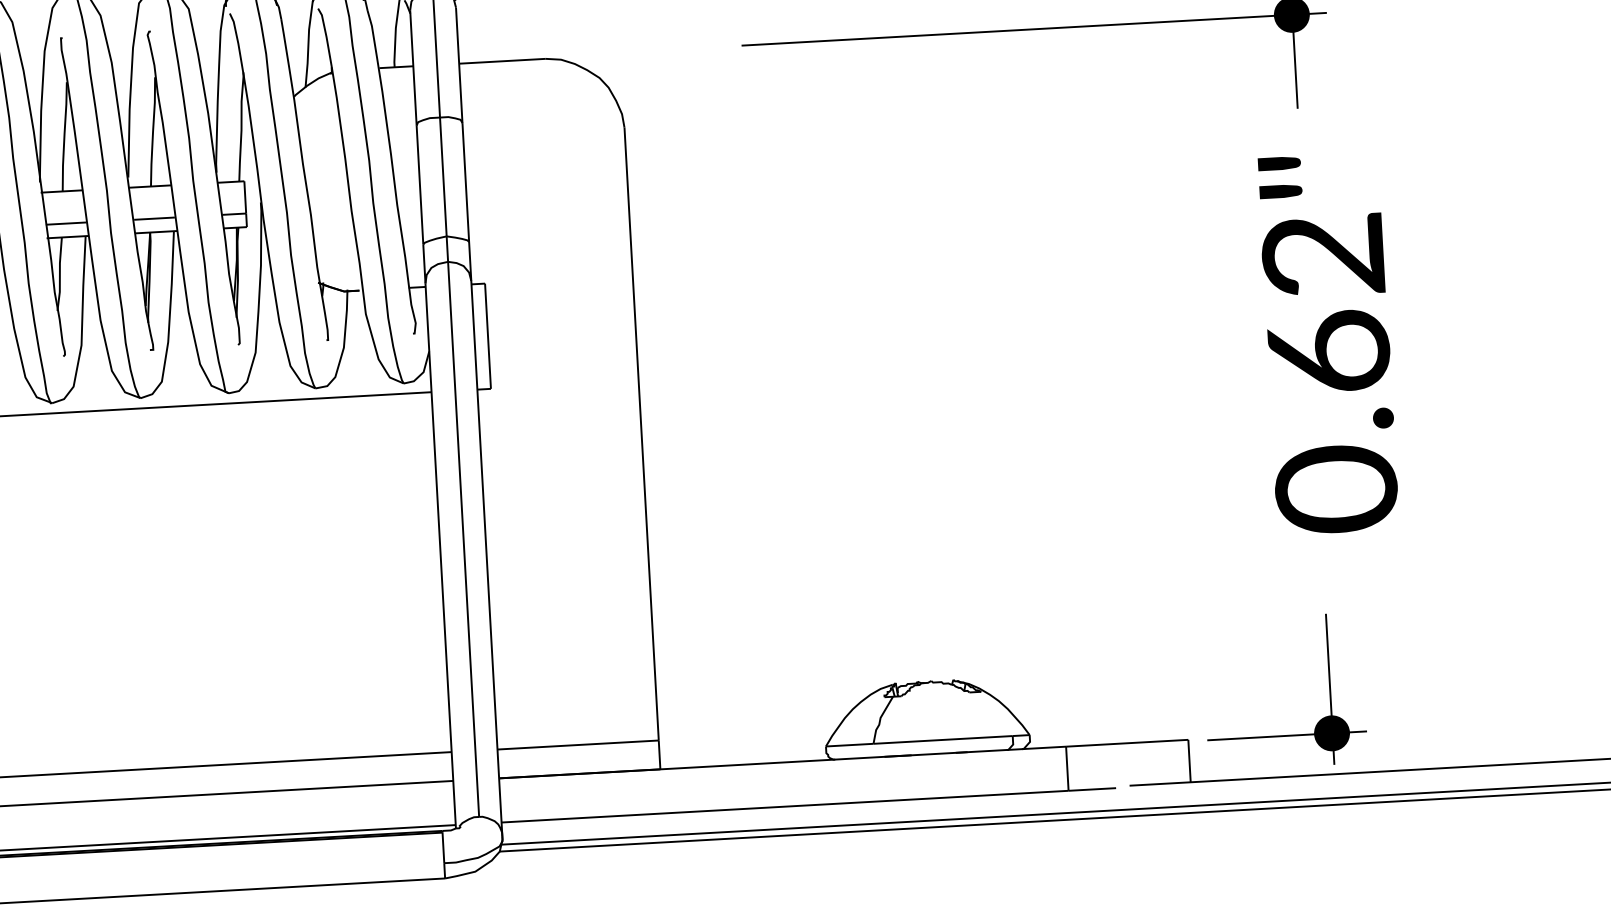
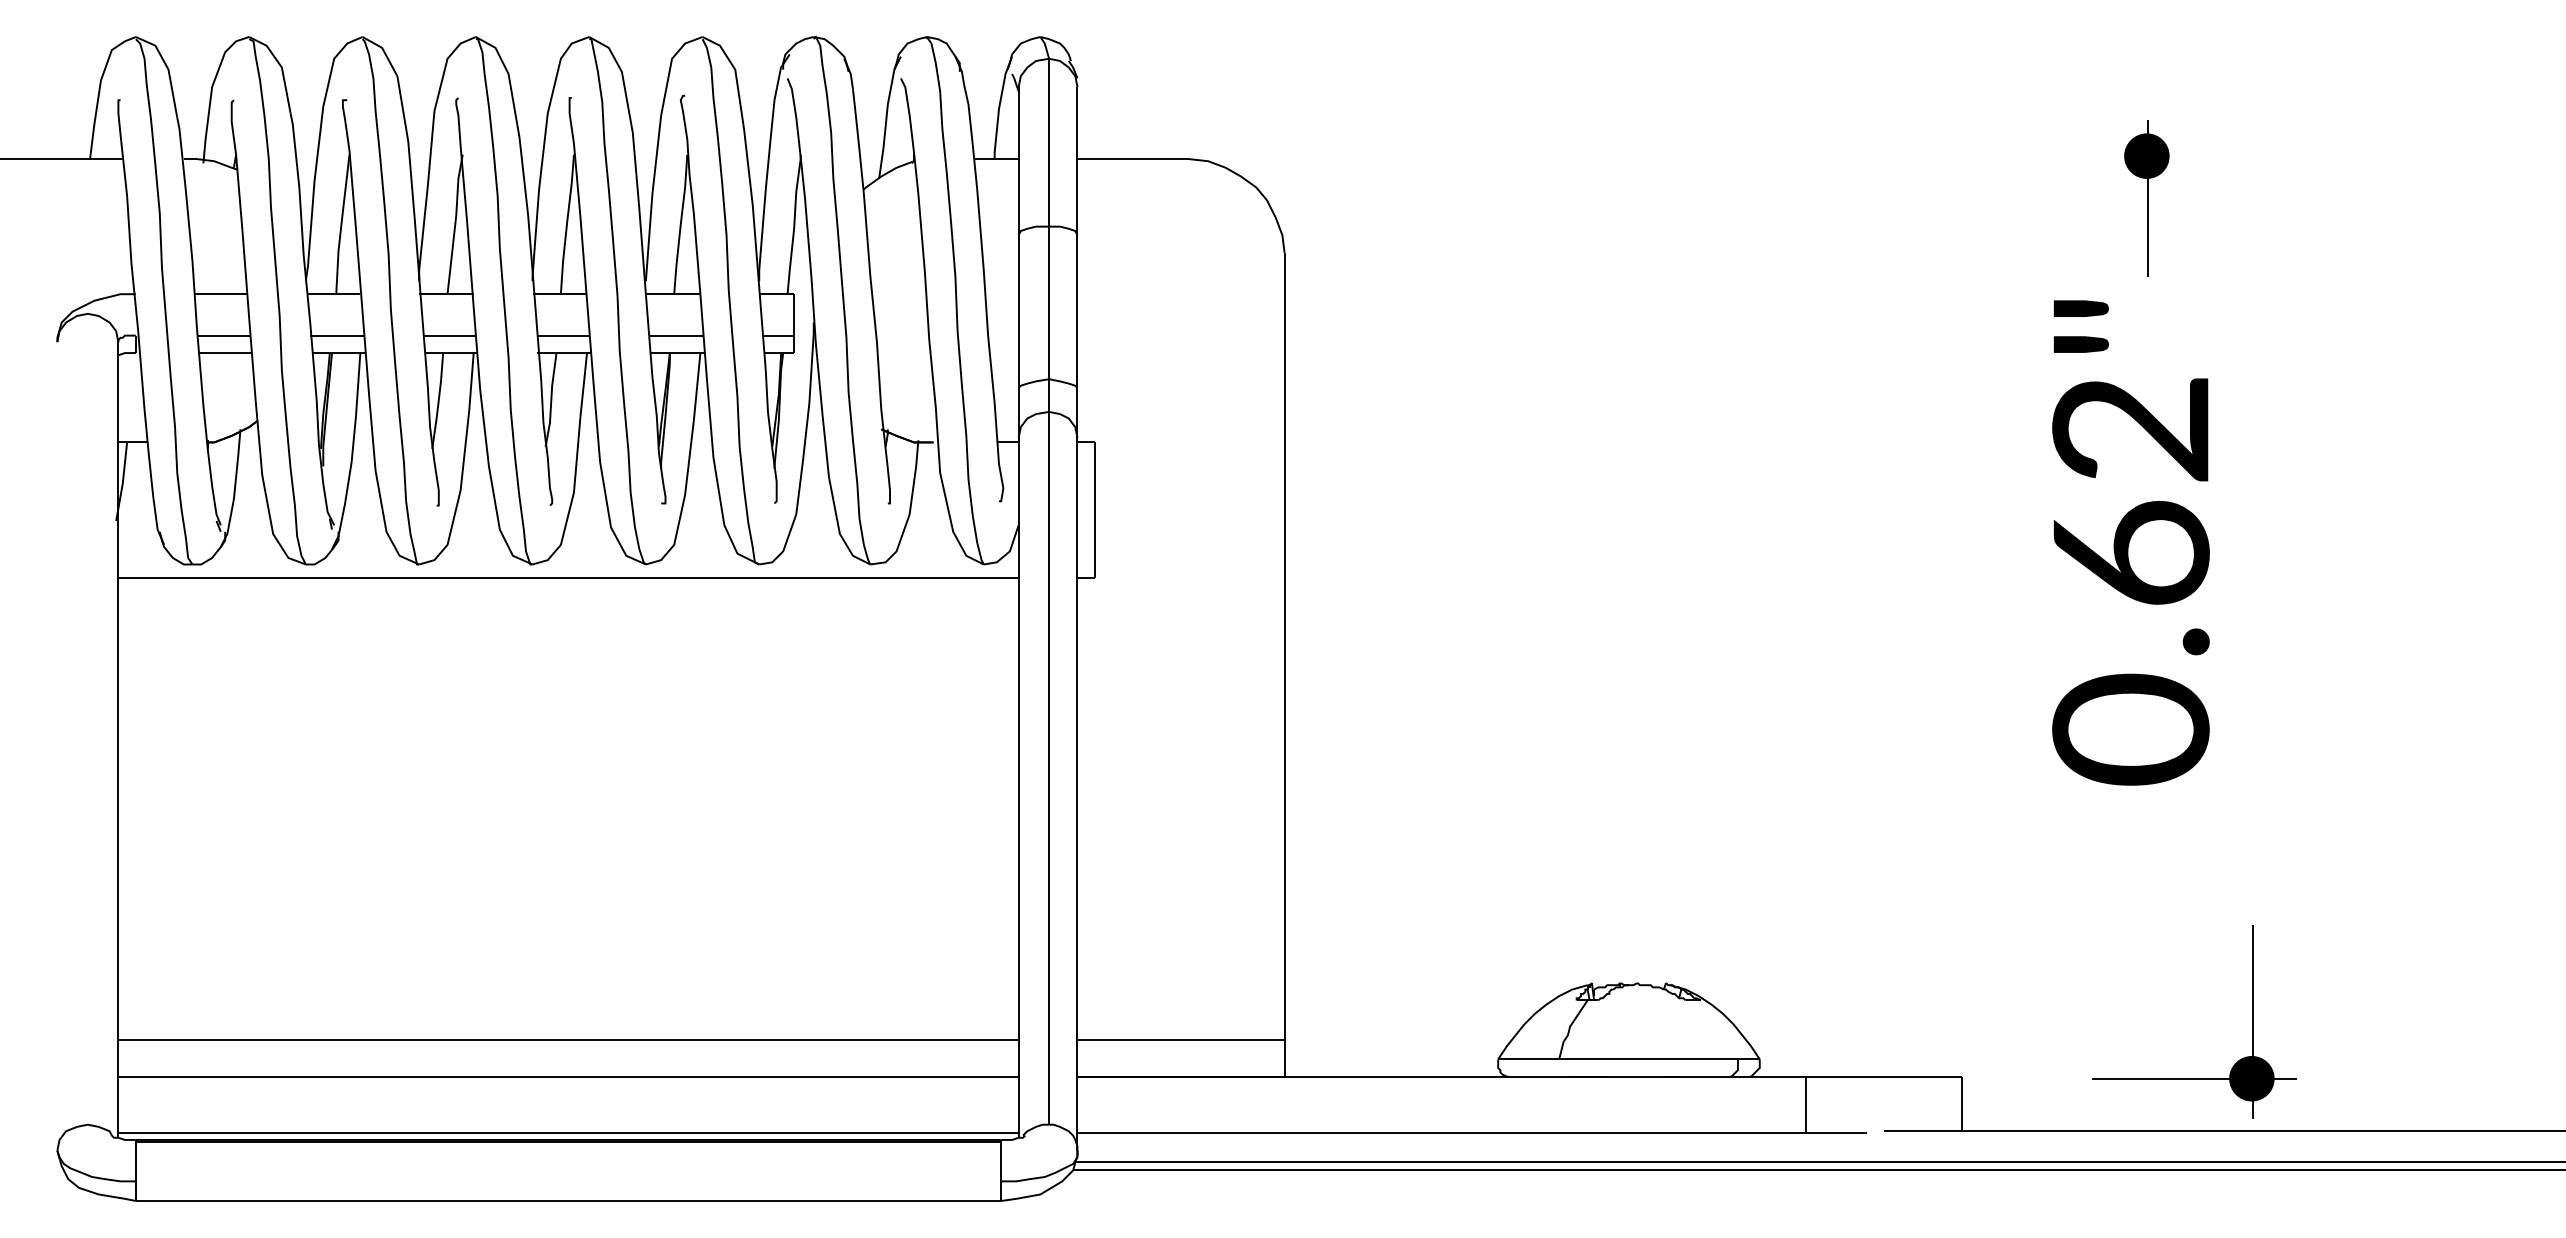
line: (1033, 29) -> (1815, 156), removed
text: (1327, 343) -> (2130, 542), moved
part: (1287, 735) -> (2194, 1078), moved

